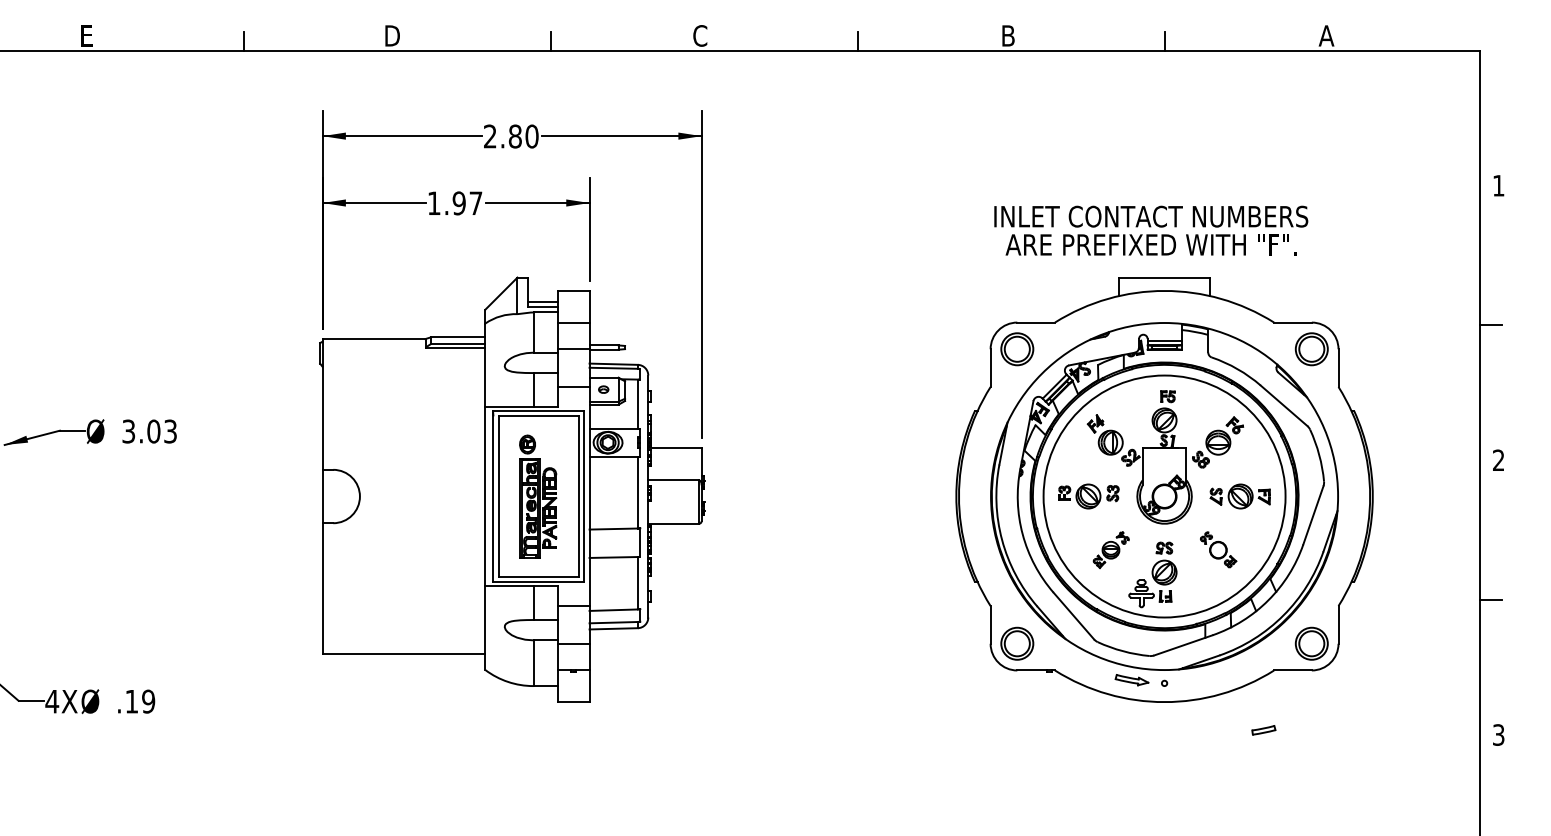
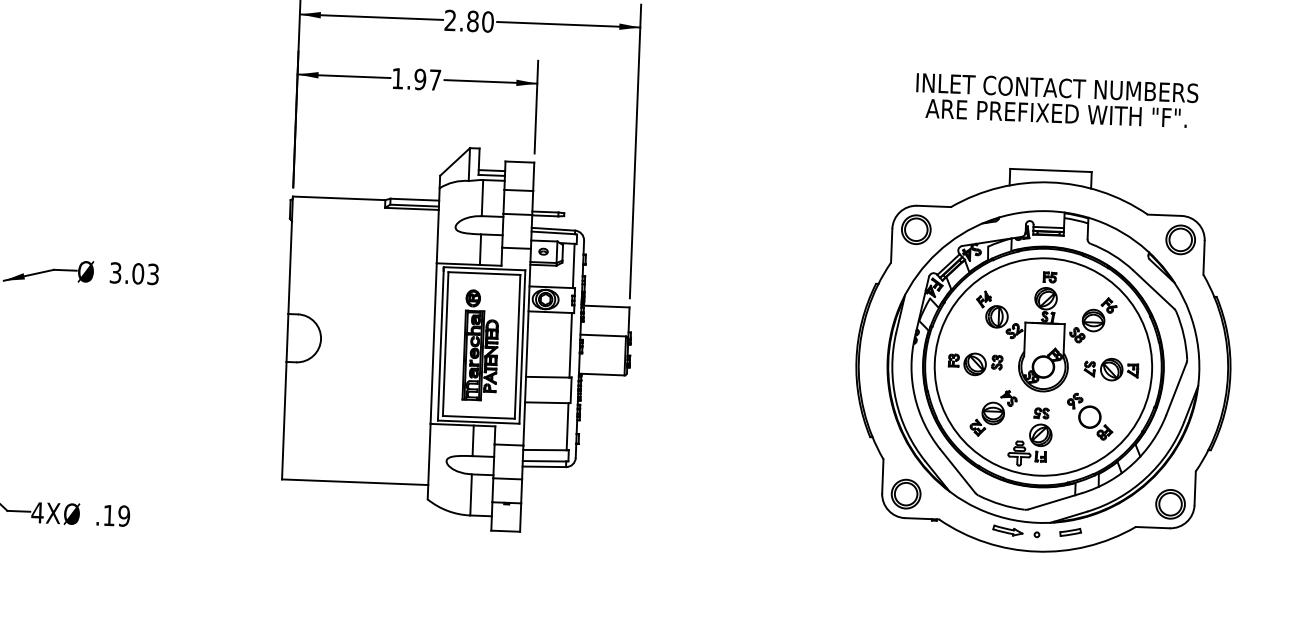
text: (1151, 230) -> (1057, 100), moved
part: (1111, 549) -> (993, 412), size x1.43
part: (1218, 549) -> (1090, 416), size x1.43
part: (1263, 730) -> (1070, 532), moved

